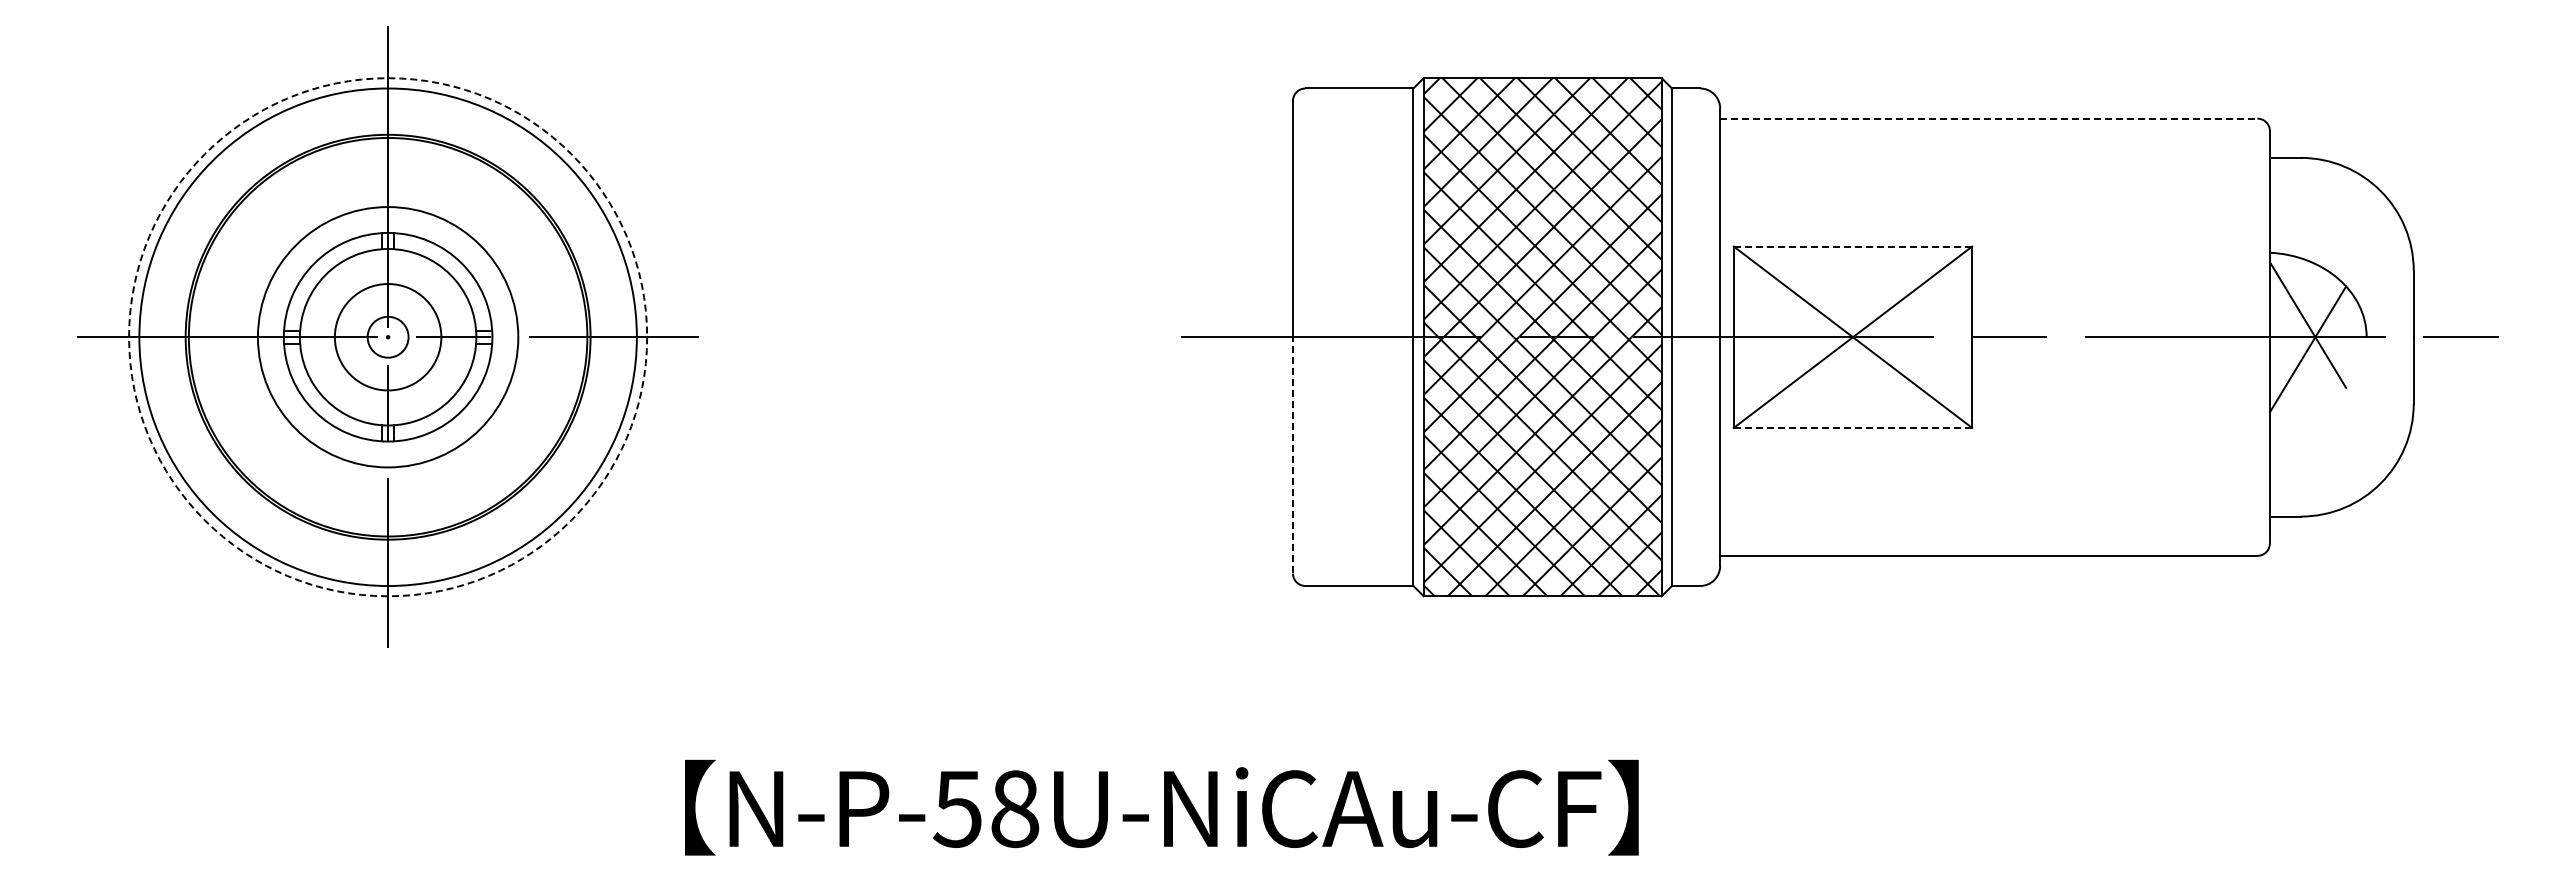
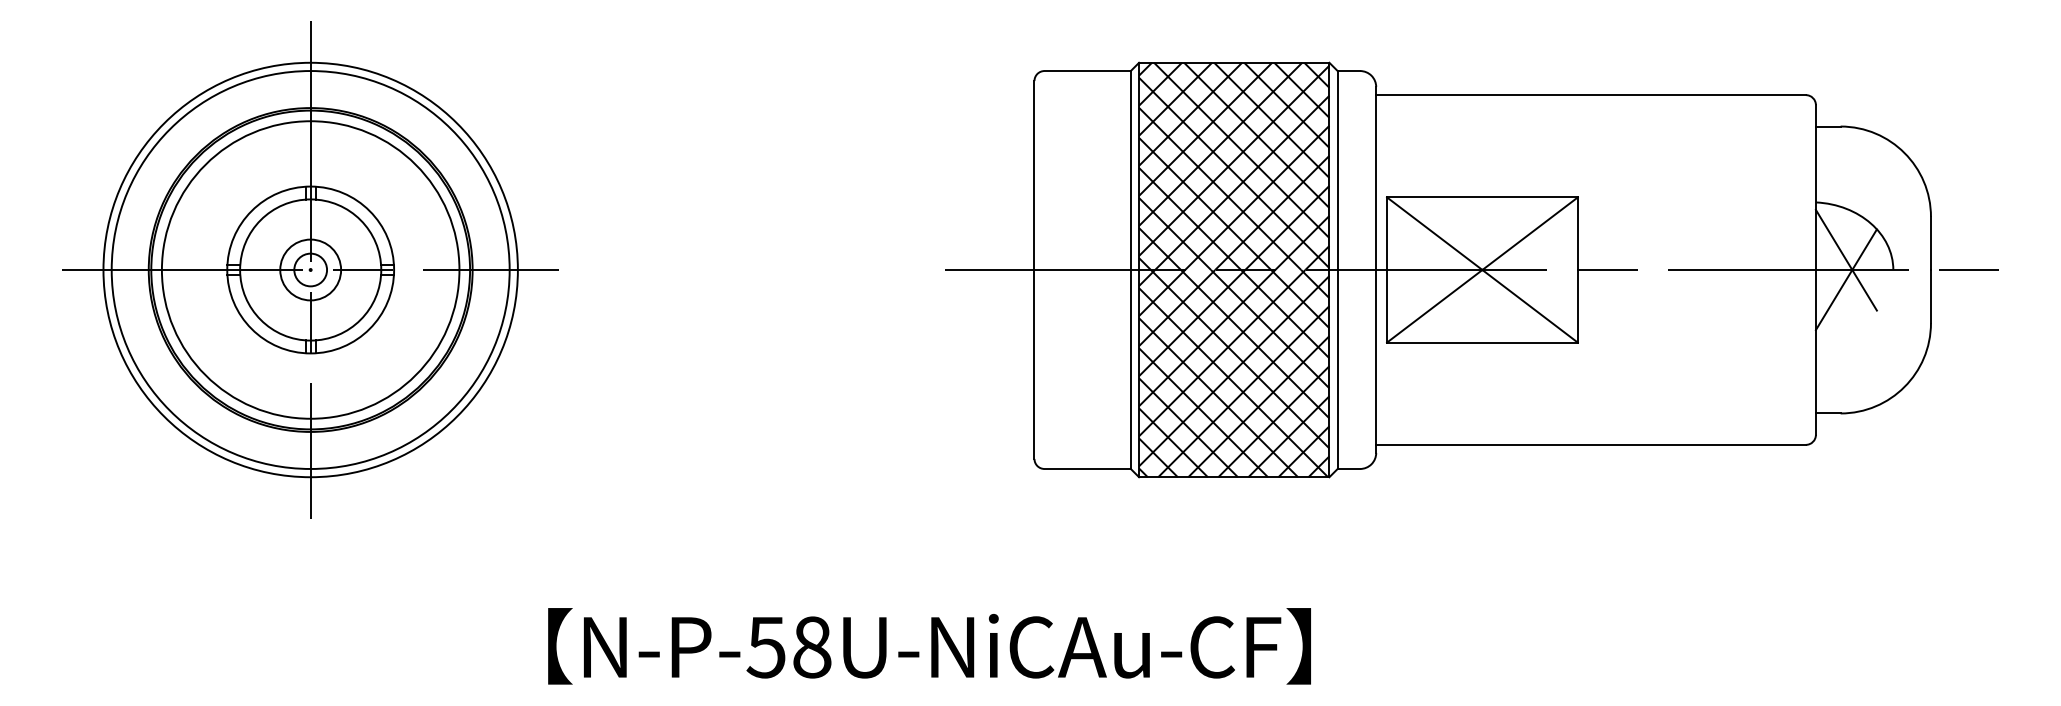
line: (1988, 118) -> (1590, 95), dashed -> solid
line: (1853, 246) -> (1482, 197), dashed -> solid
circle: (388, 337) -> (310, 270), dashed -> solid
circle: (388, 337) -> (310, 270), size x0.71
circle: (388, 337) -> (310, 270), size x1.43
line: (1853, 427) -> (1482, 342), dashed -> solid
line: (1292, 454) -> (1034, 363), dashed -> solid

